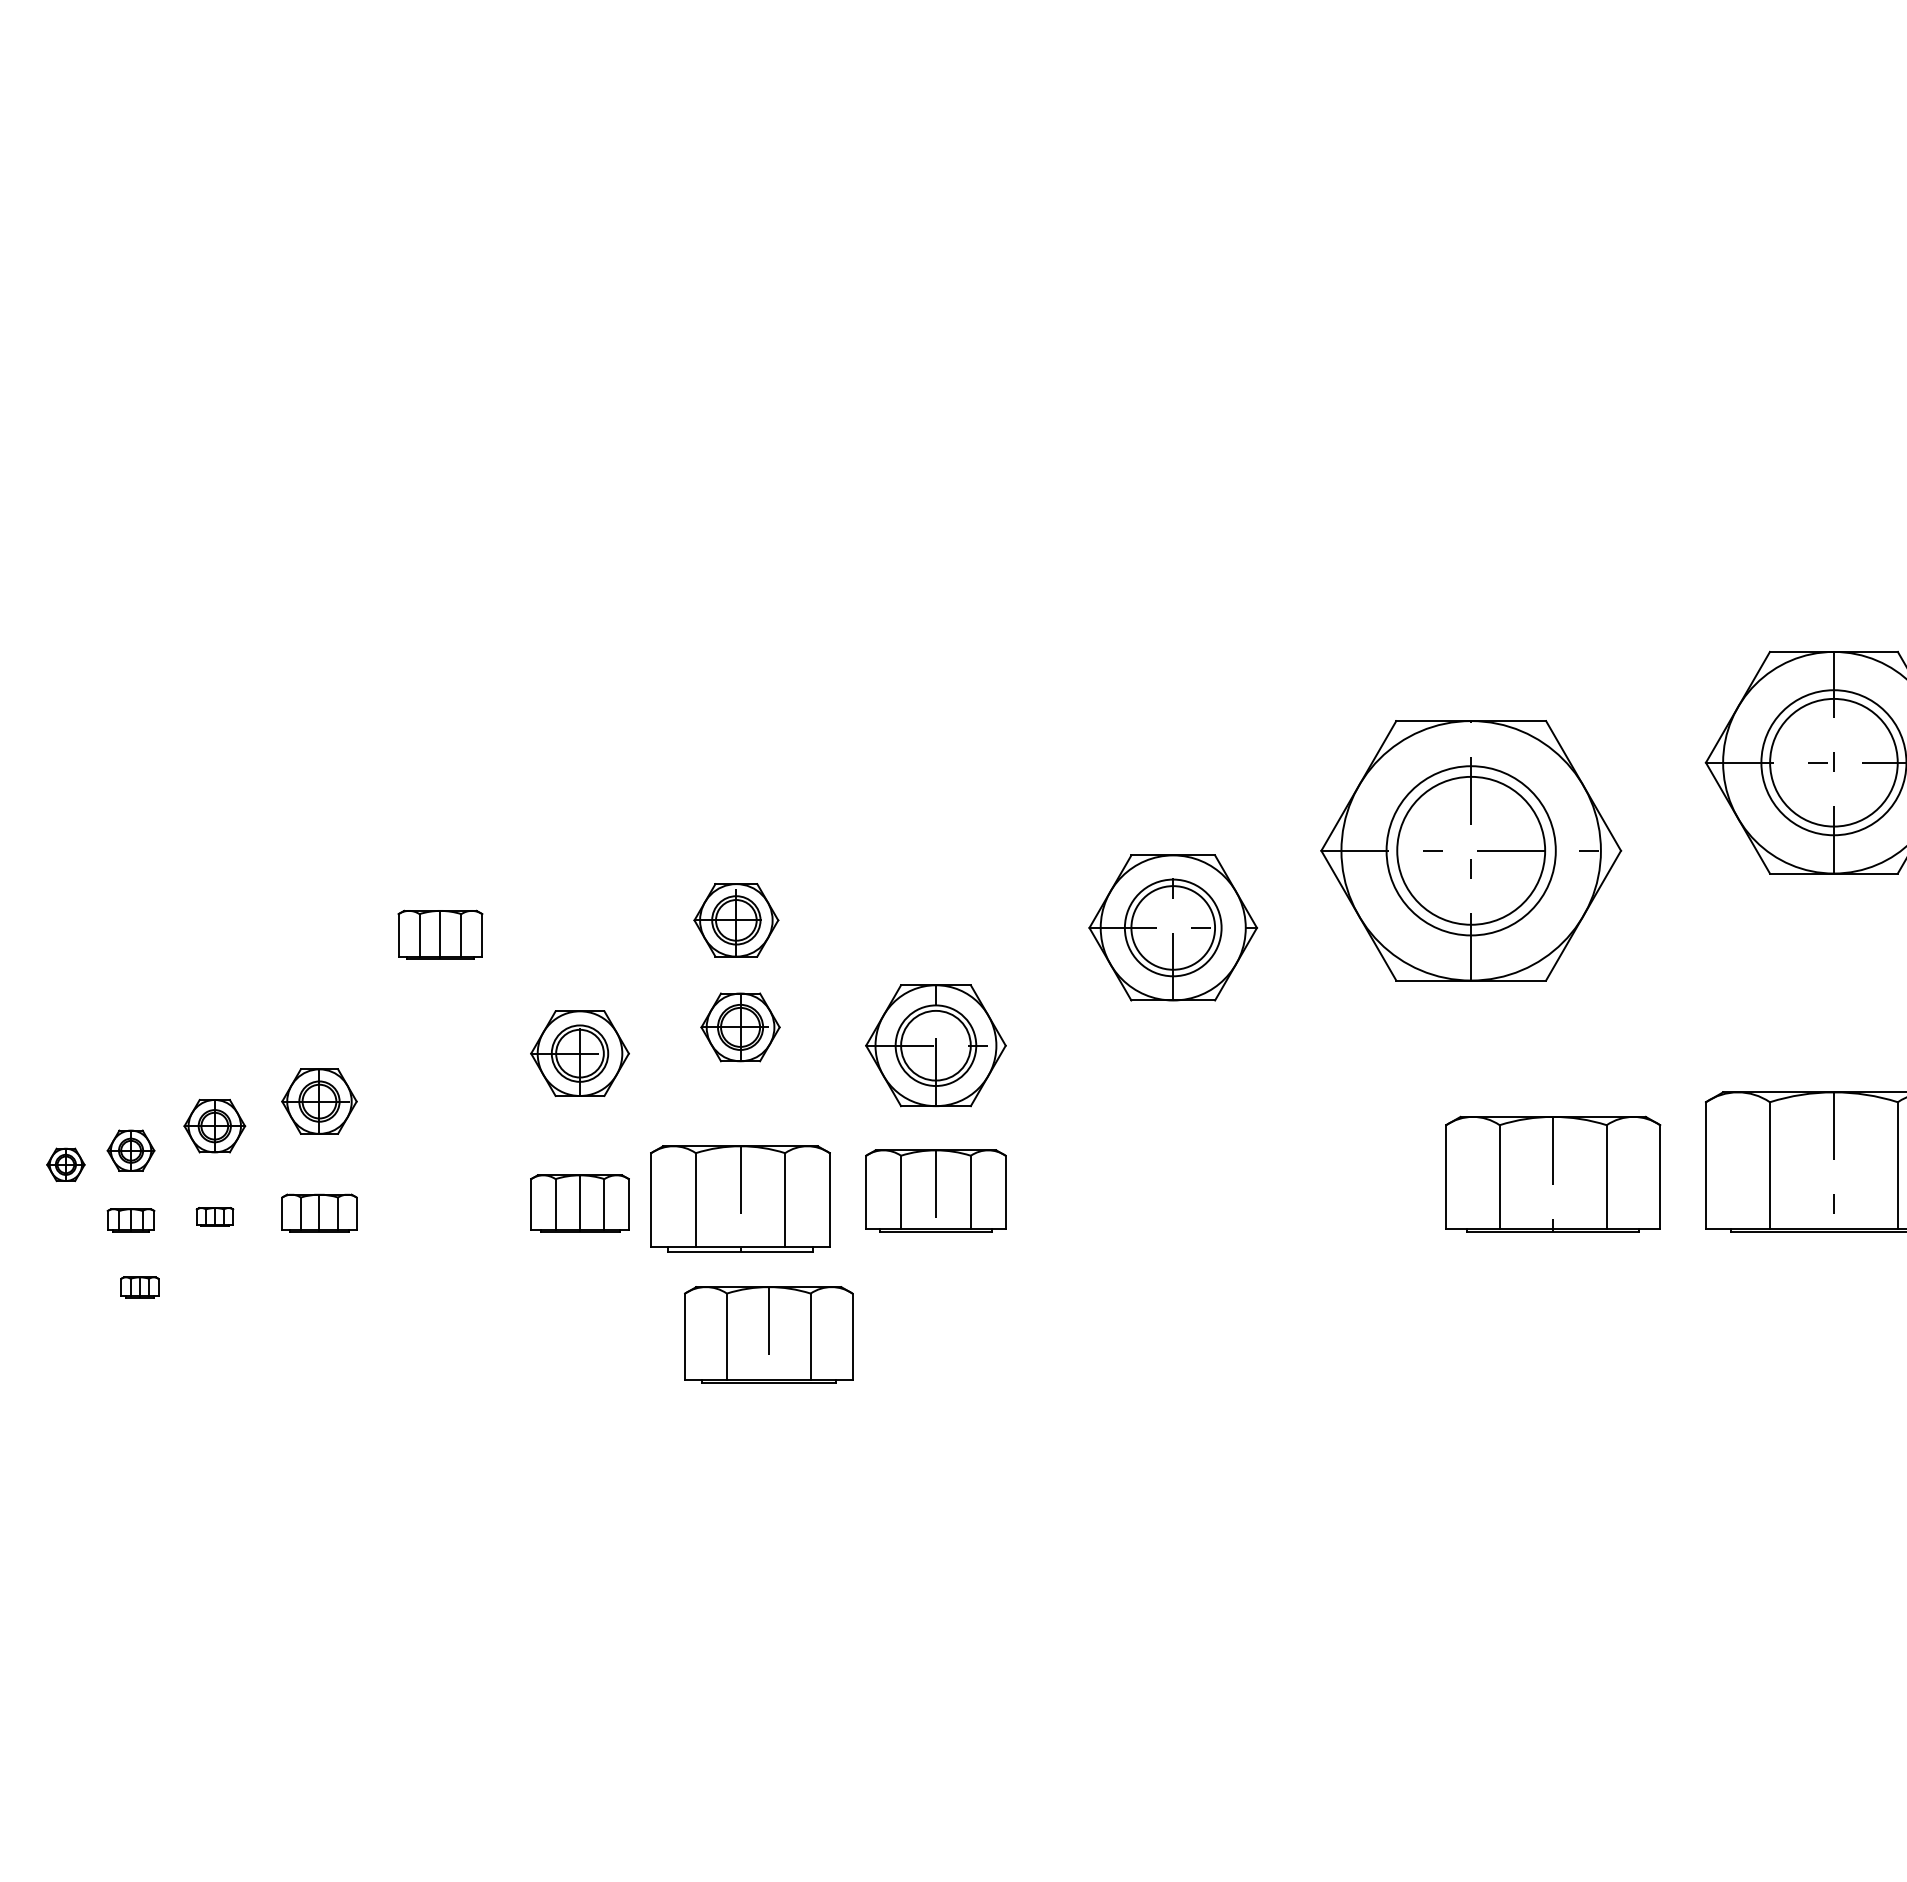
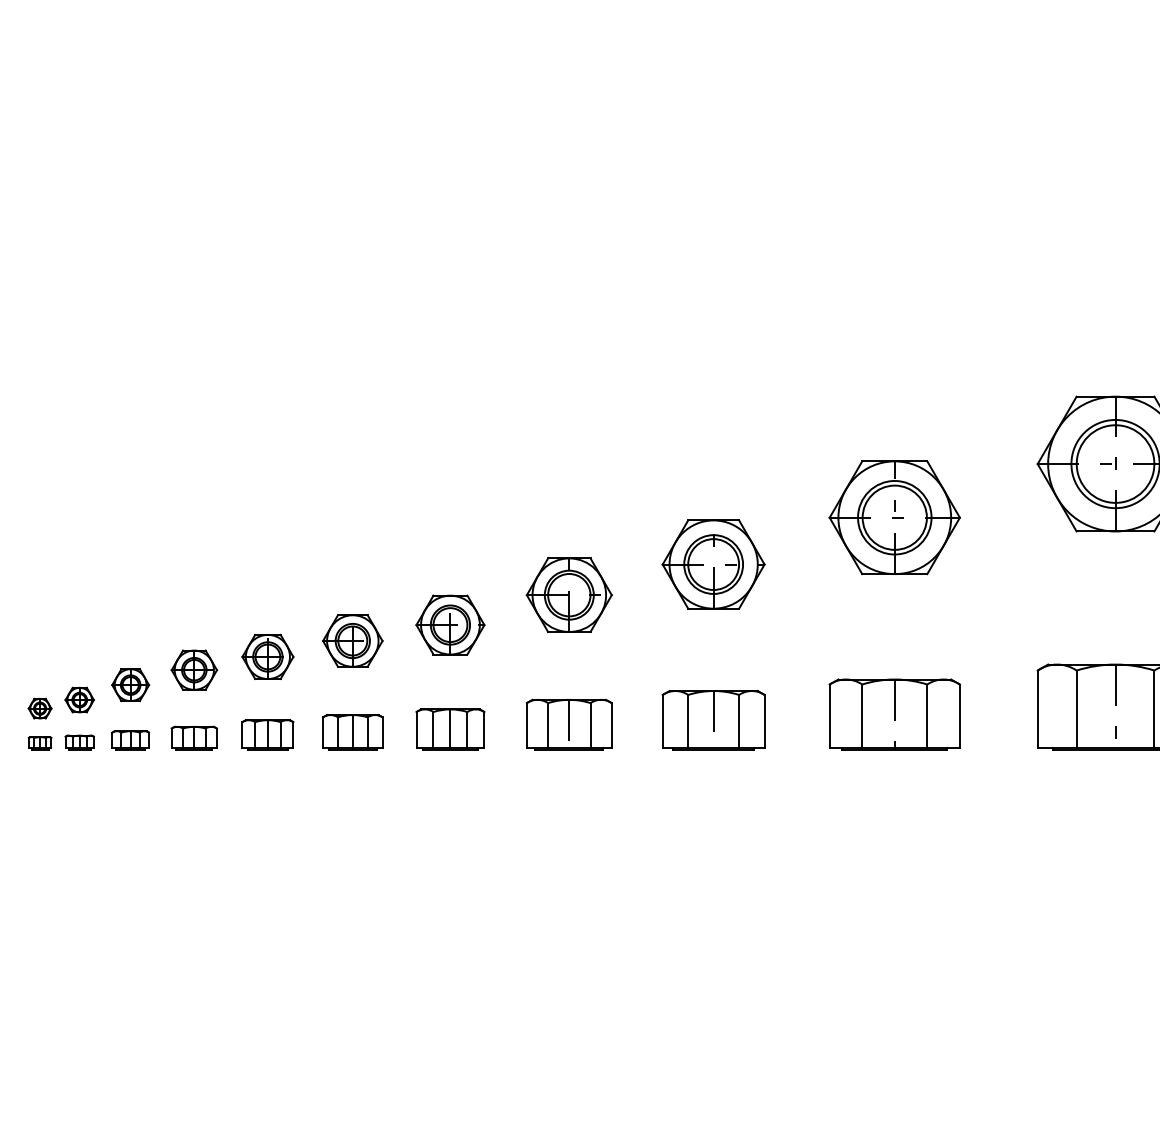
part: (1470, 850) -> (894, 517), size x0.71
part: (735, 919) -> (267, 656), moved
part: (439, 934) -> (267, 734), moved
part: (740, 1026) -> (450, 624), size x1.43
part: (934, 1044) -> (568, 594), moved
part: (1552, 1174) -> (894, 714), moved
part: (740, 1199) -> (450, 729), size x0.62
part: (214, 1217) -> (130, 740), size x1.67
part: (138, 1287) -> (39, 743), moved
part: (768, 1335) -> (713, 720), moved

